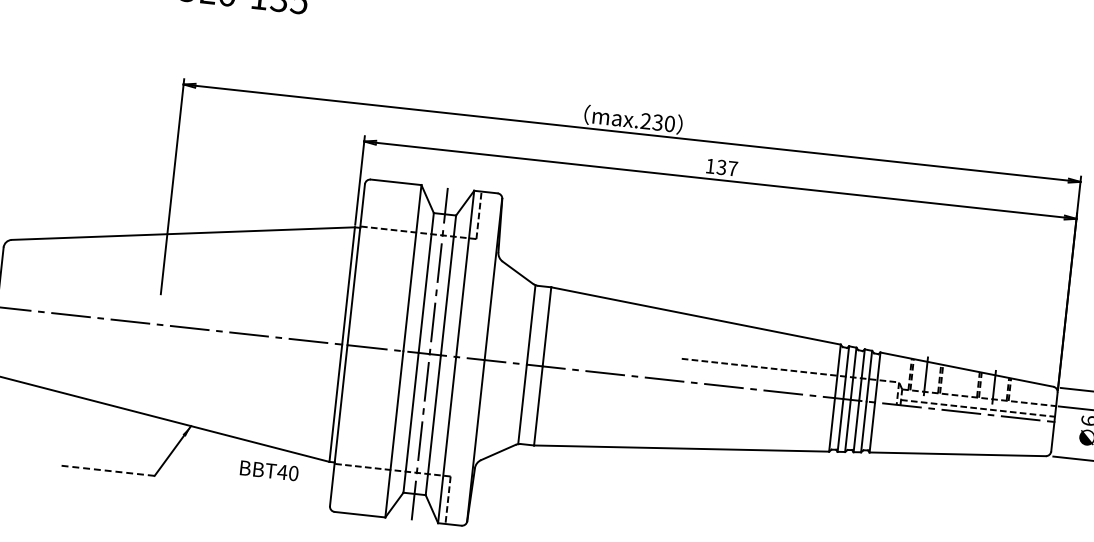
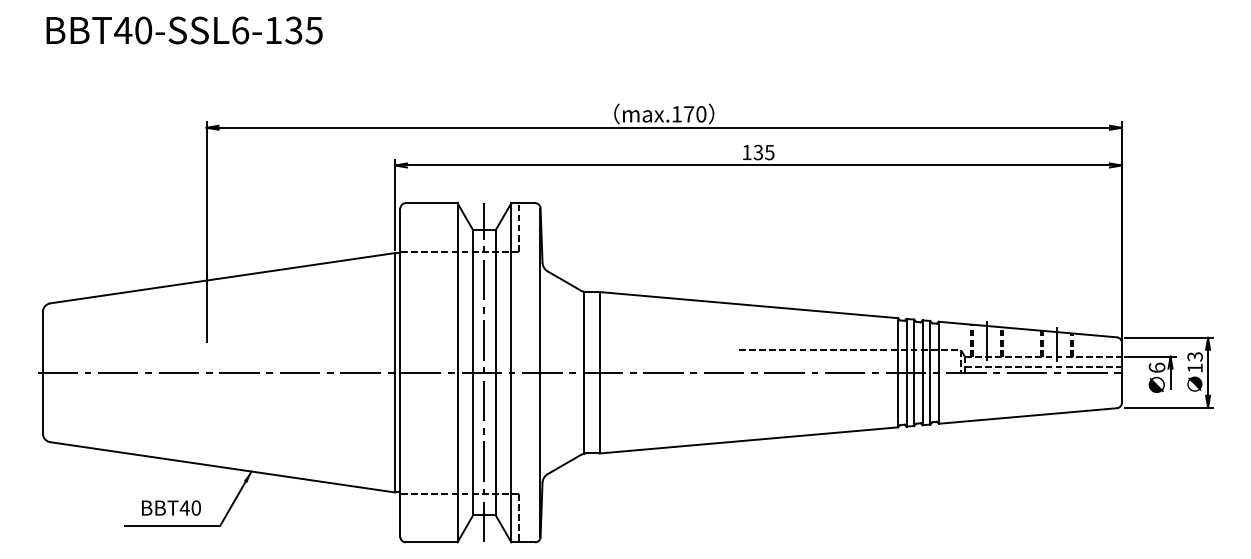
text: (651, 122) -> (682, 114), max.230 -> max.170
text: (732, 168) -> (769, 152), 137 -> 135
line: (107, 470) -> (172, 525), dashed -> solid
text: (269, 470) -> (171, 507), moved

